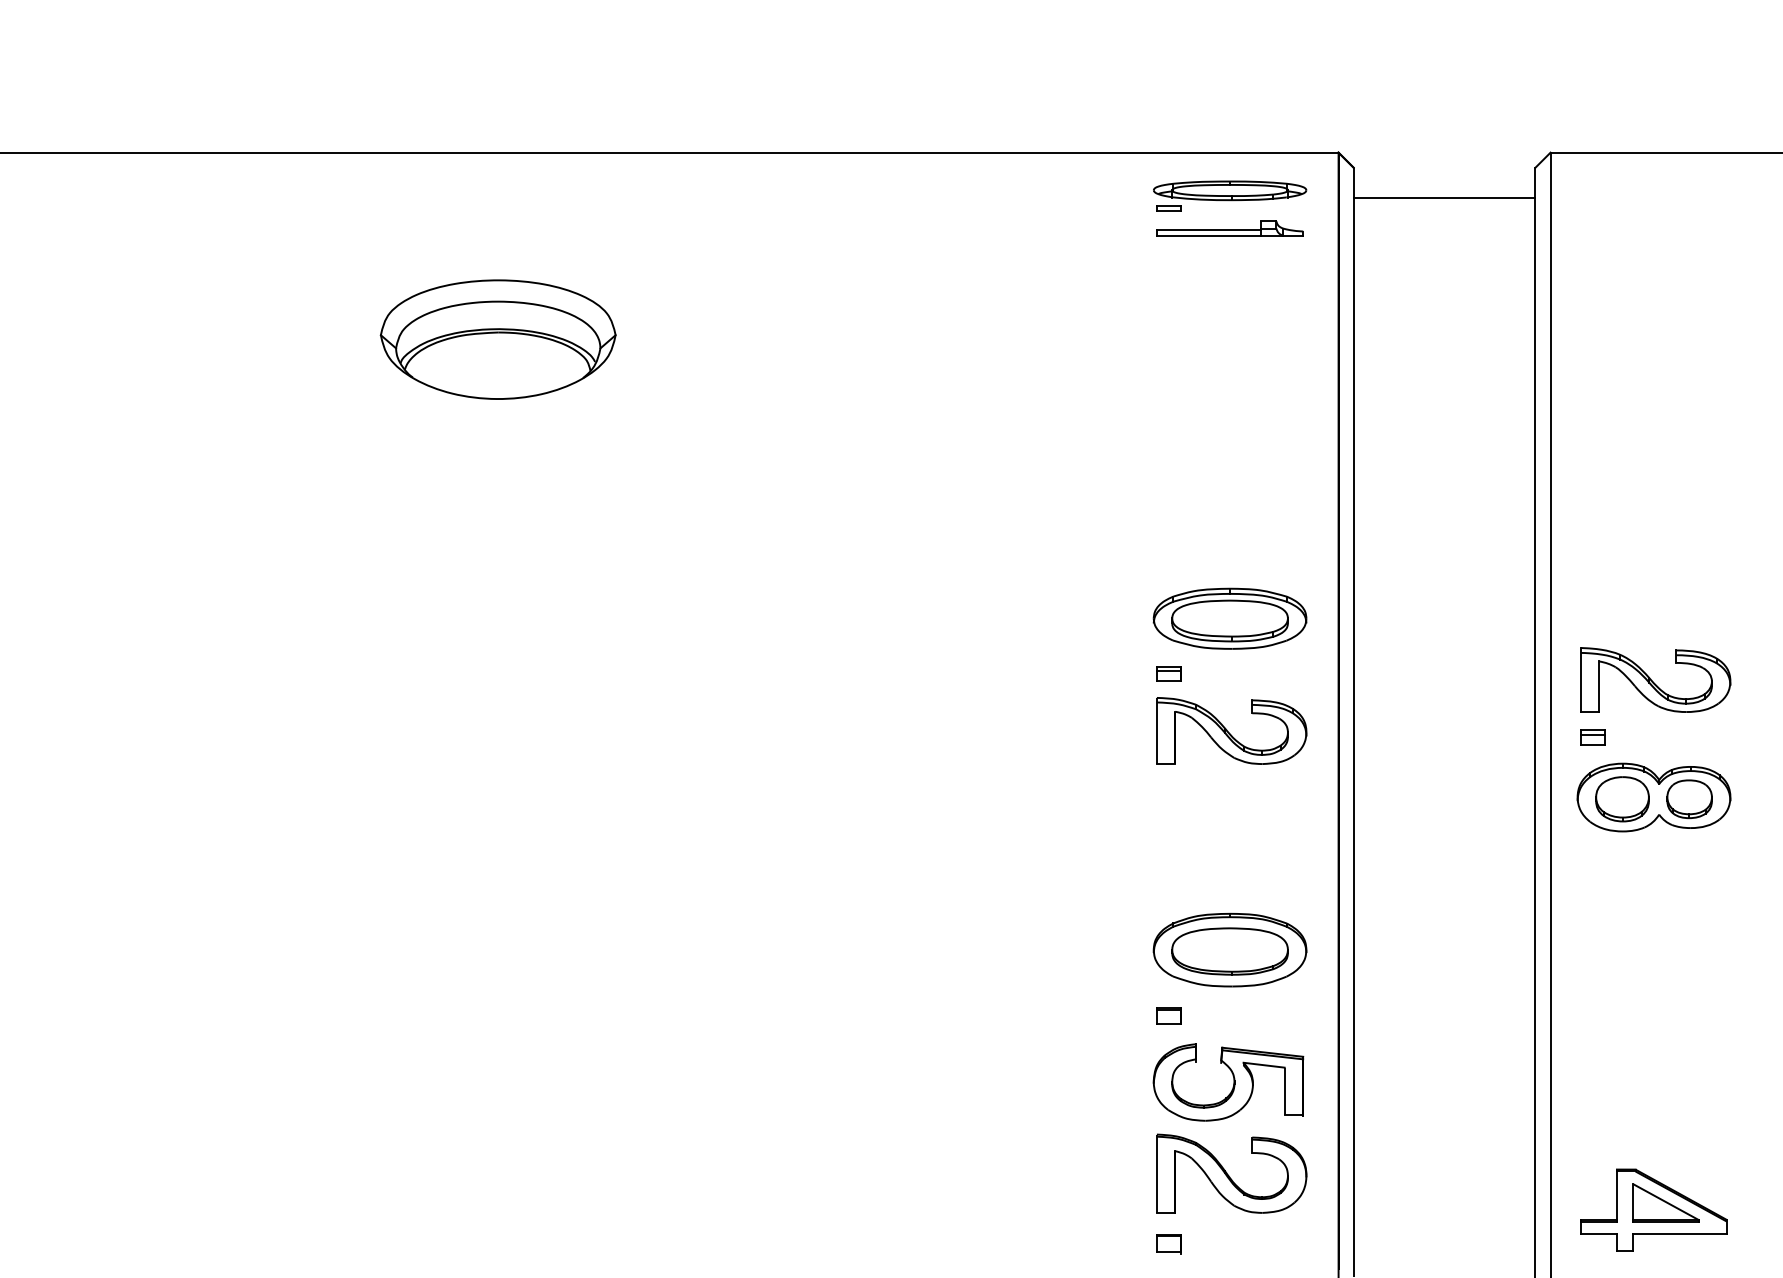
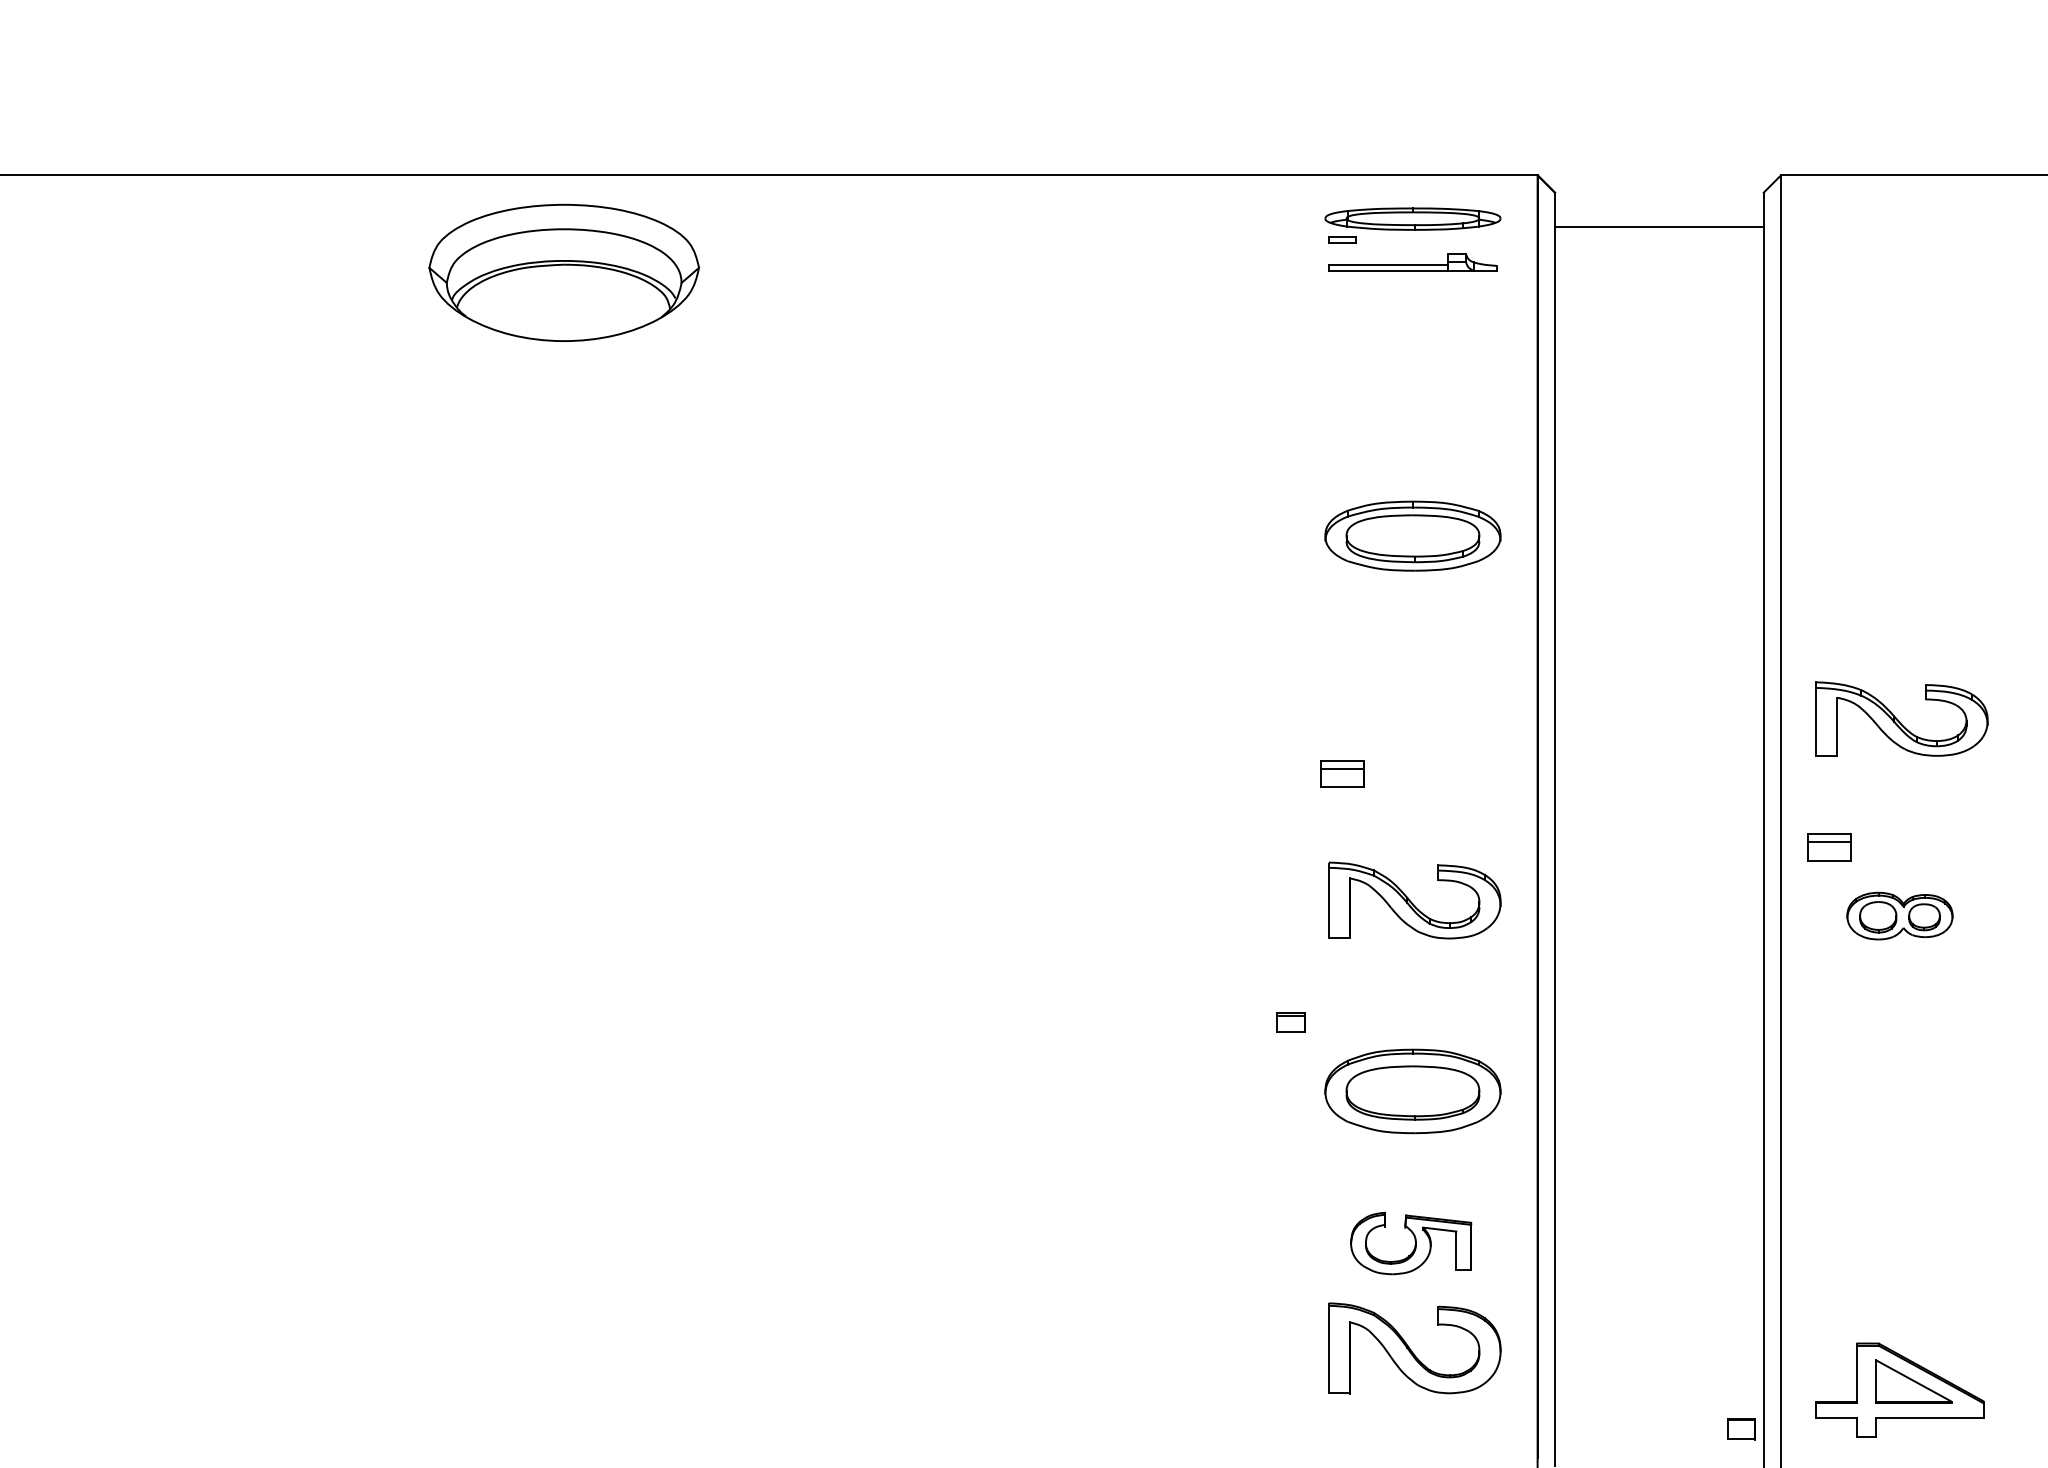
part: (497, 339) -> (563, 272), moved
part: (1229, 618) -> (1412, 535), moved
part: (1168, 673) -> (1342, 773), size x1.6
part: (1655, 679) -> (1901, 718), moved
part: (1231, 730) -> (1414, 900), moved
part: (1592, 737) -> (1829, 847), size x1.6
part: (1653, 797) -> (1899, 916), size x0.6
part: (1168, 1015) -> (1290, 1021), moved
part: (1228, 1082) -> (1411, 1243), size x0.7
part: (1168, 1244) -> (1740, 1429), moved

